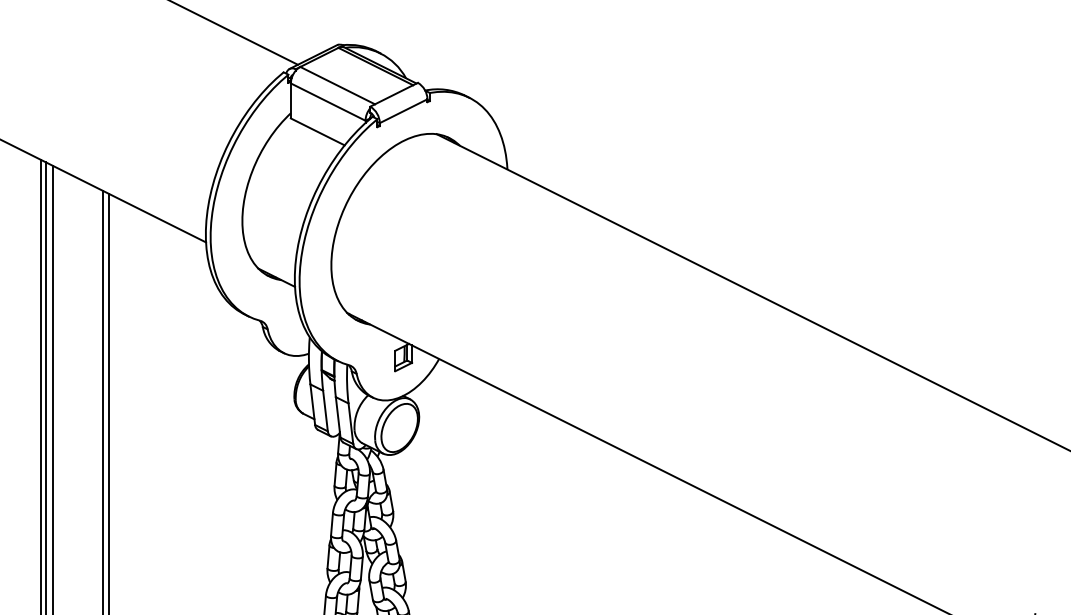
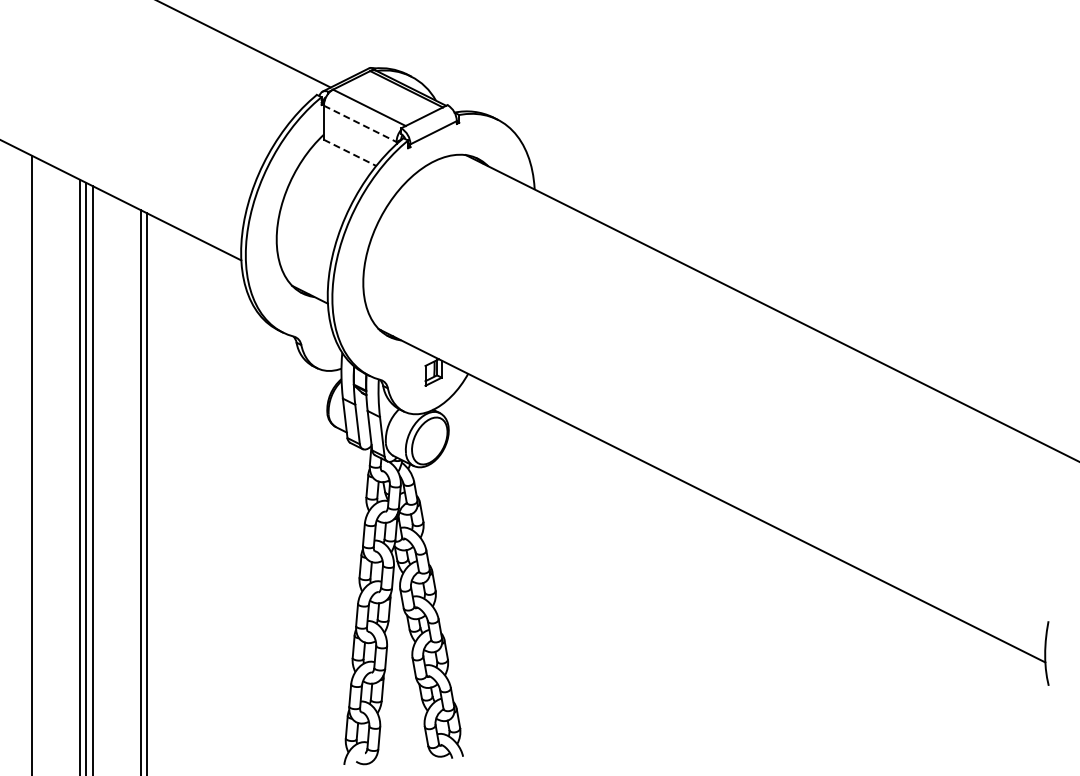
line: (328, 101) -> (360, 123), solid -> dashed
line: (318, 132) -> (350, 153), solid -> dashed

